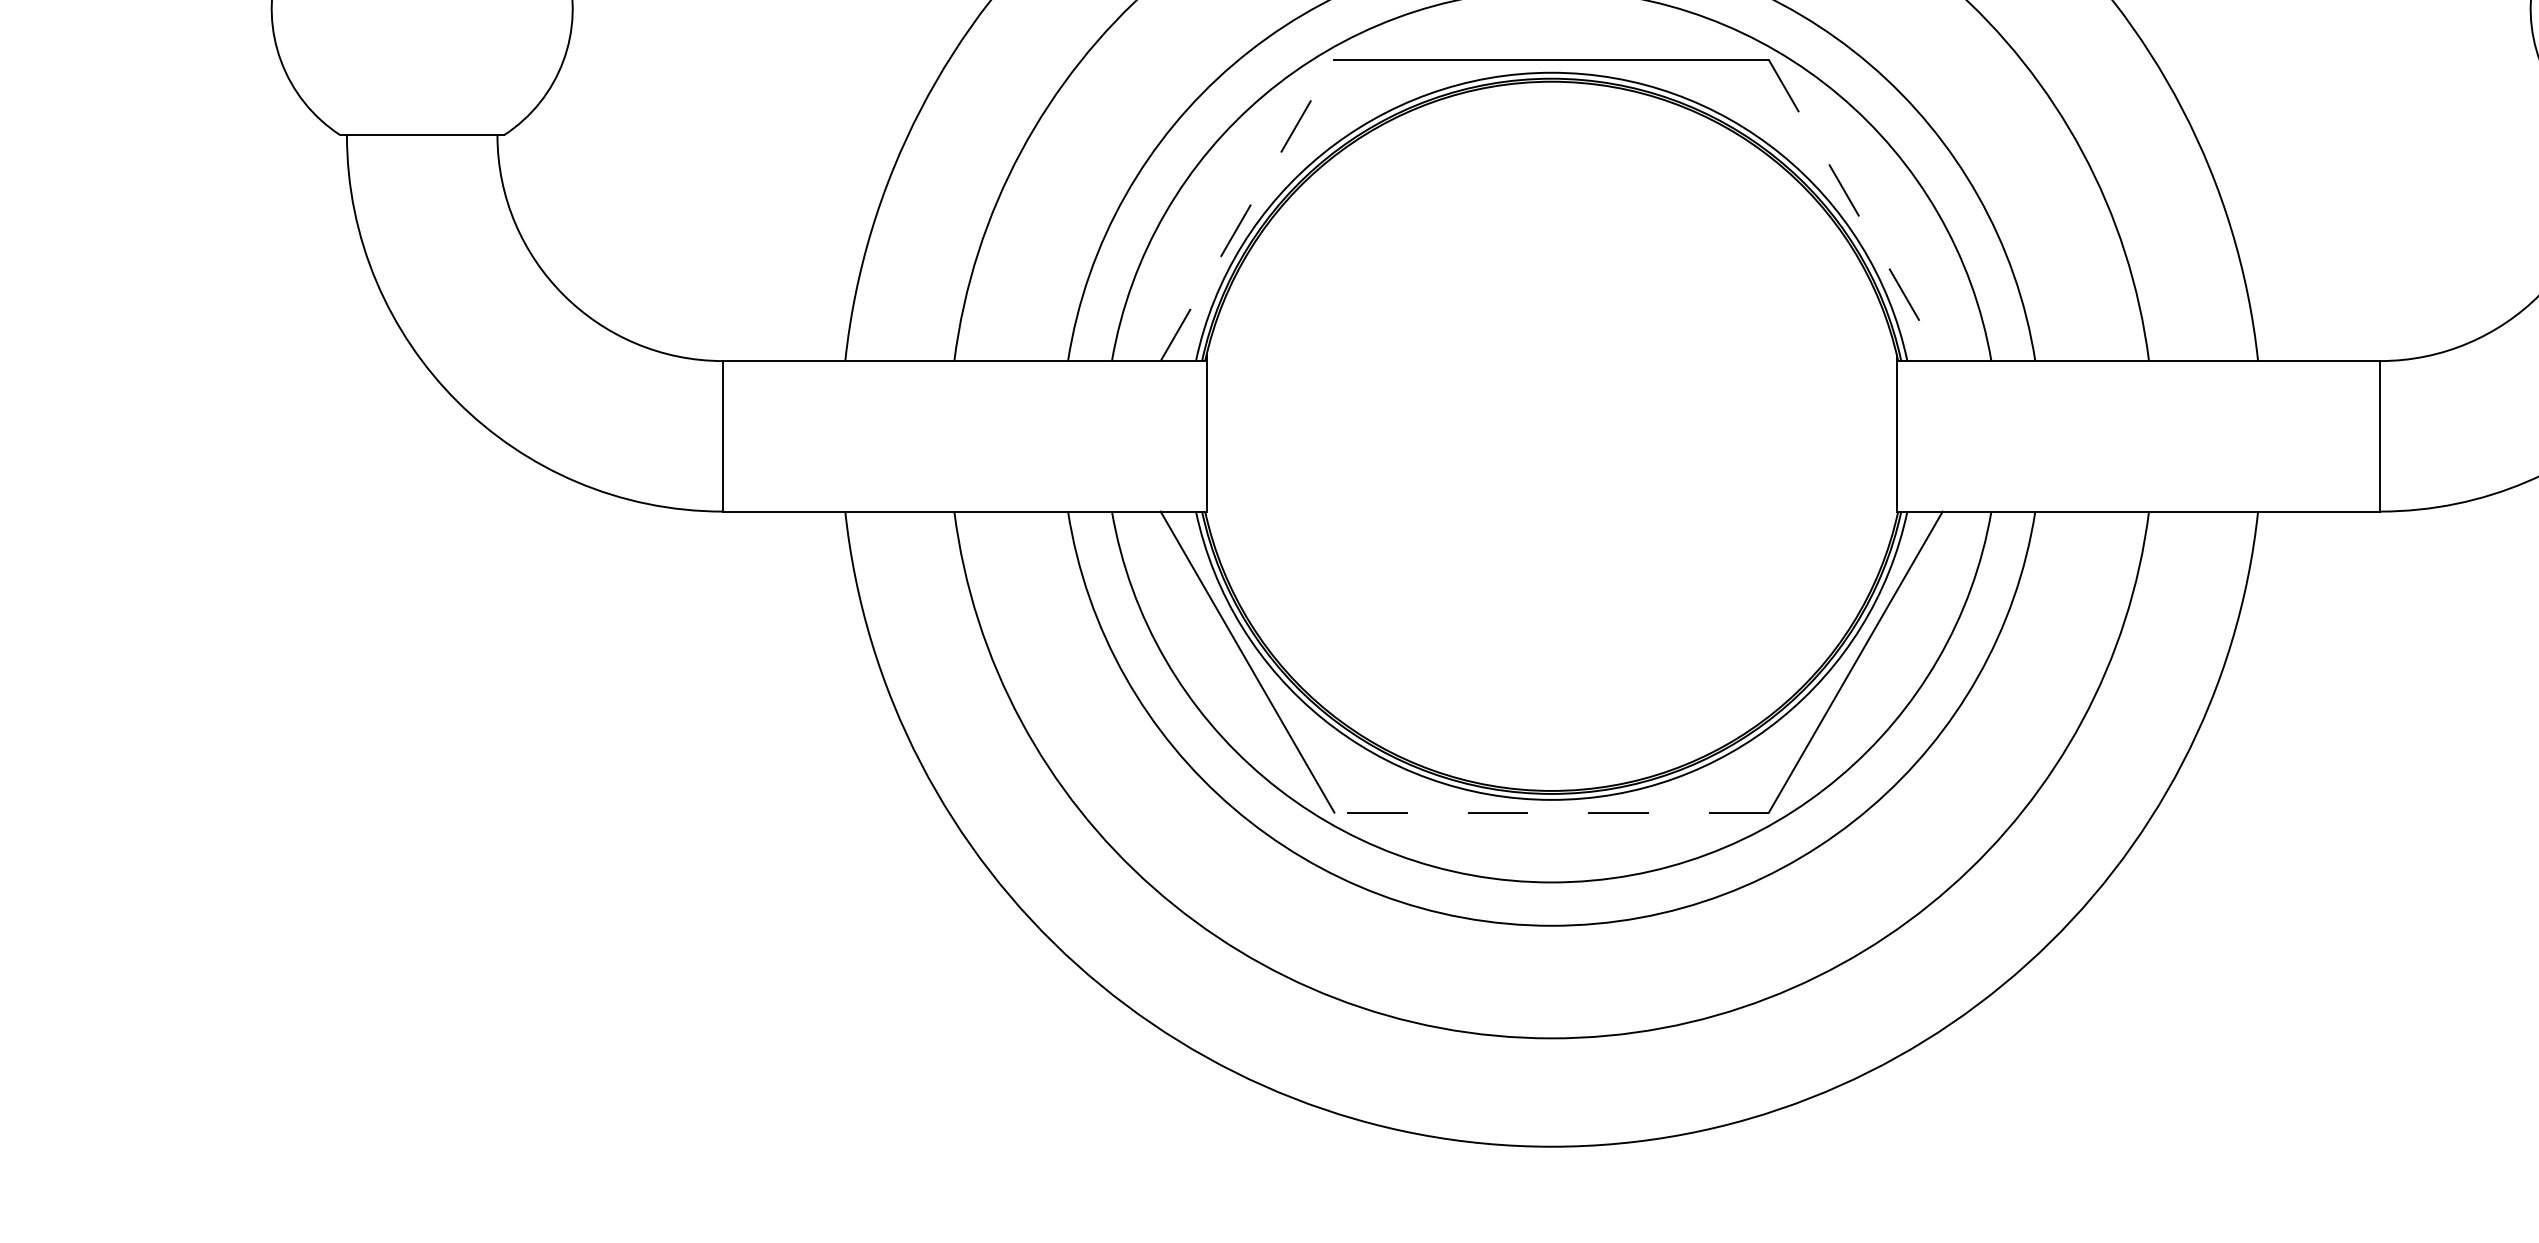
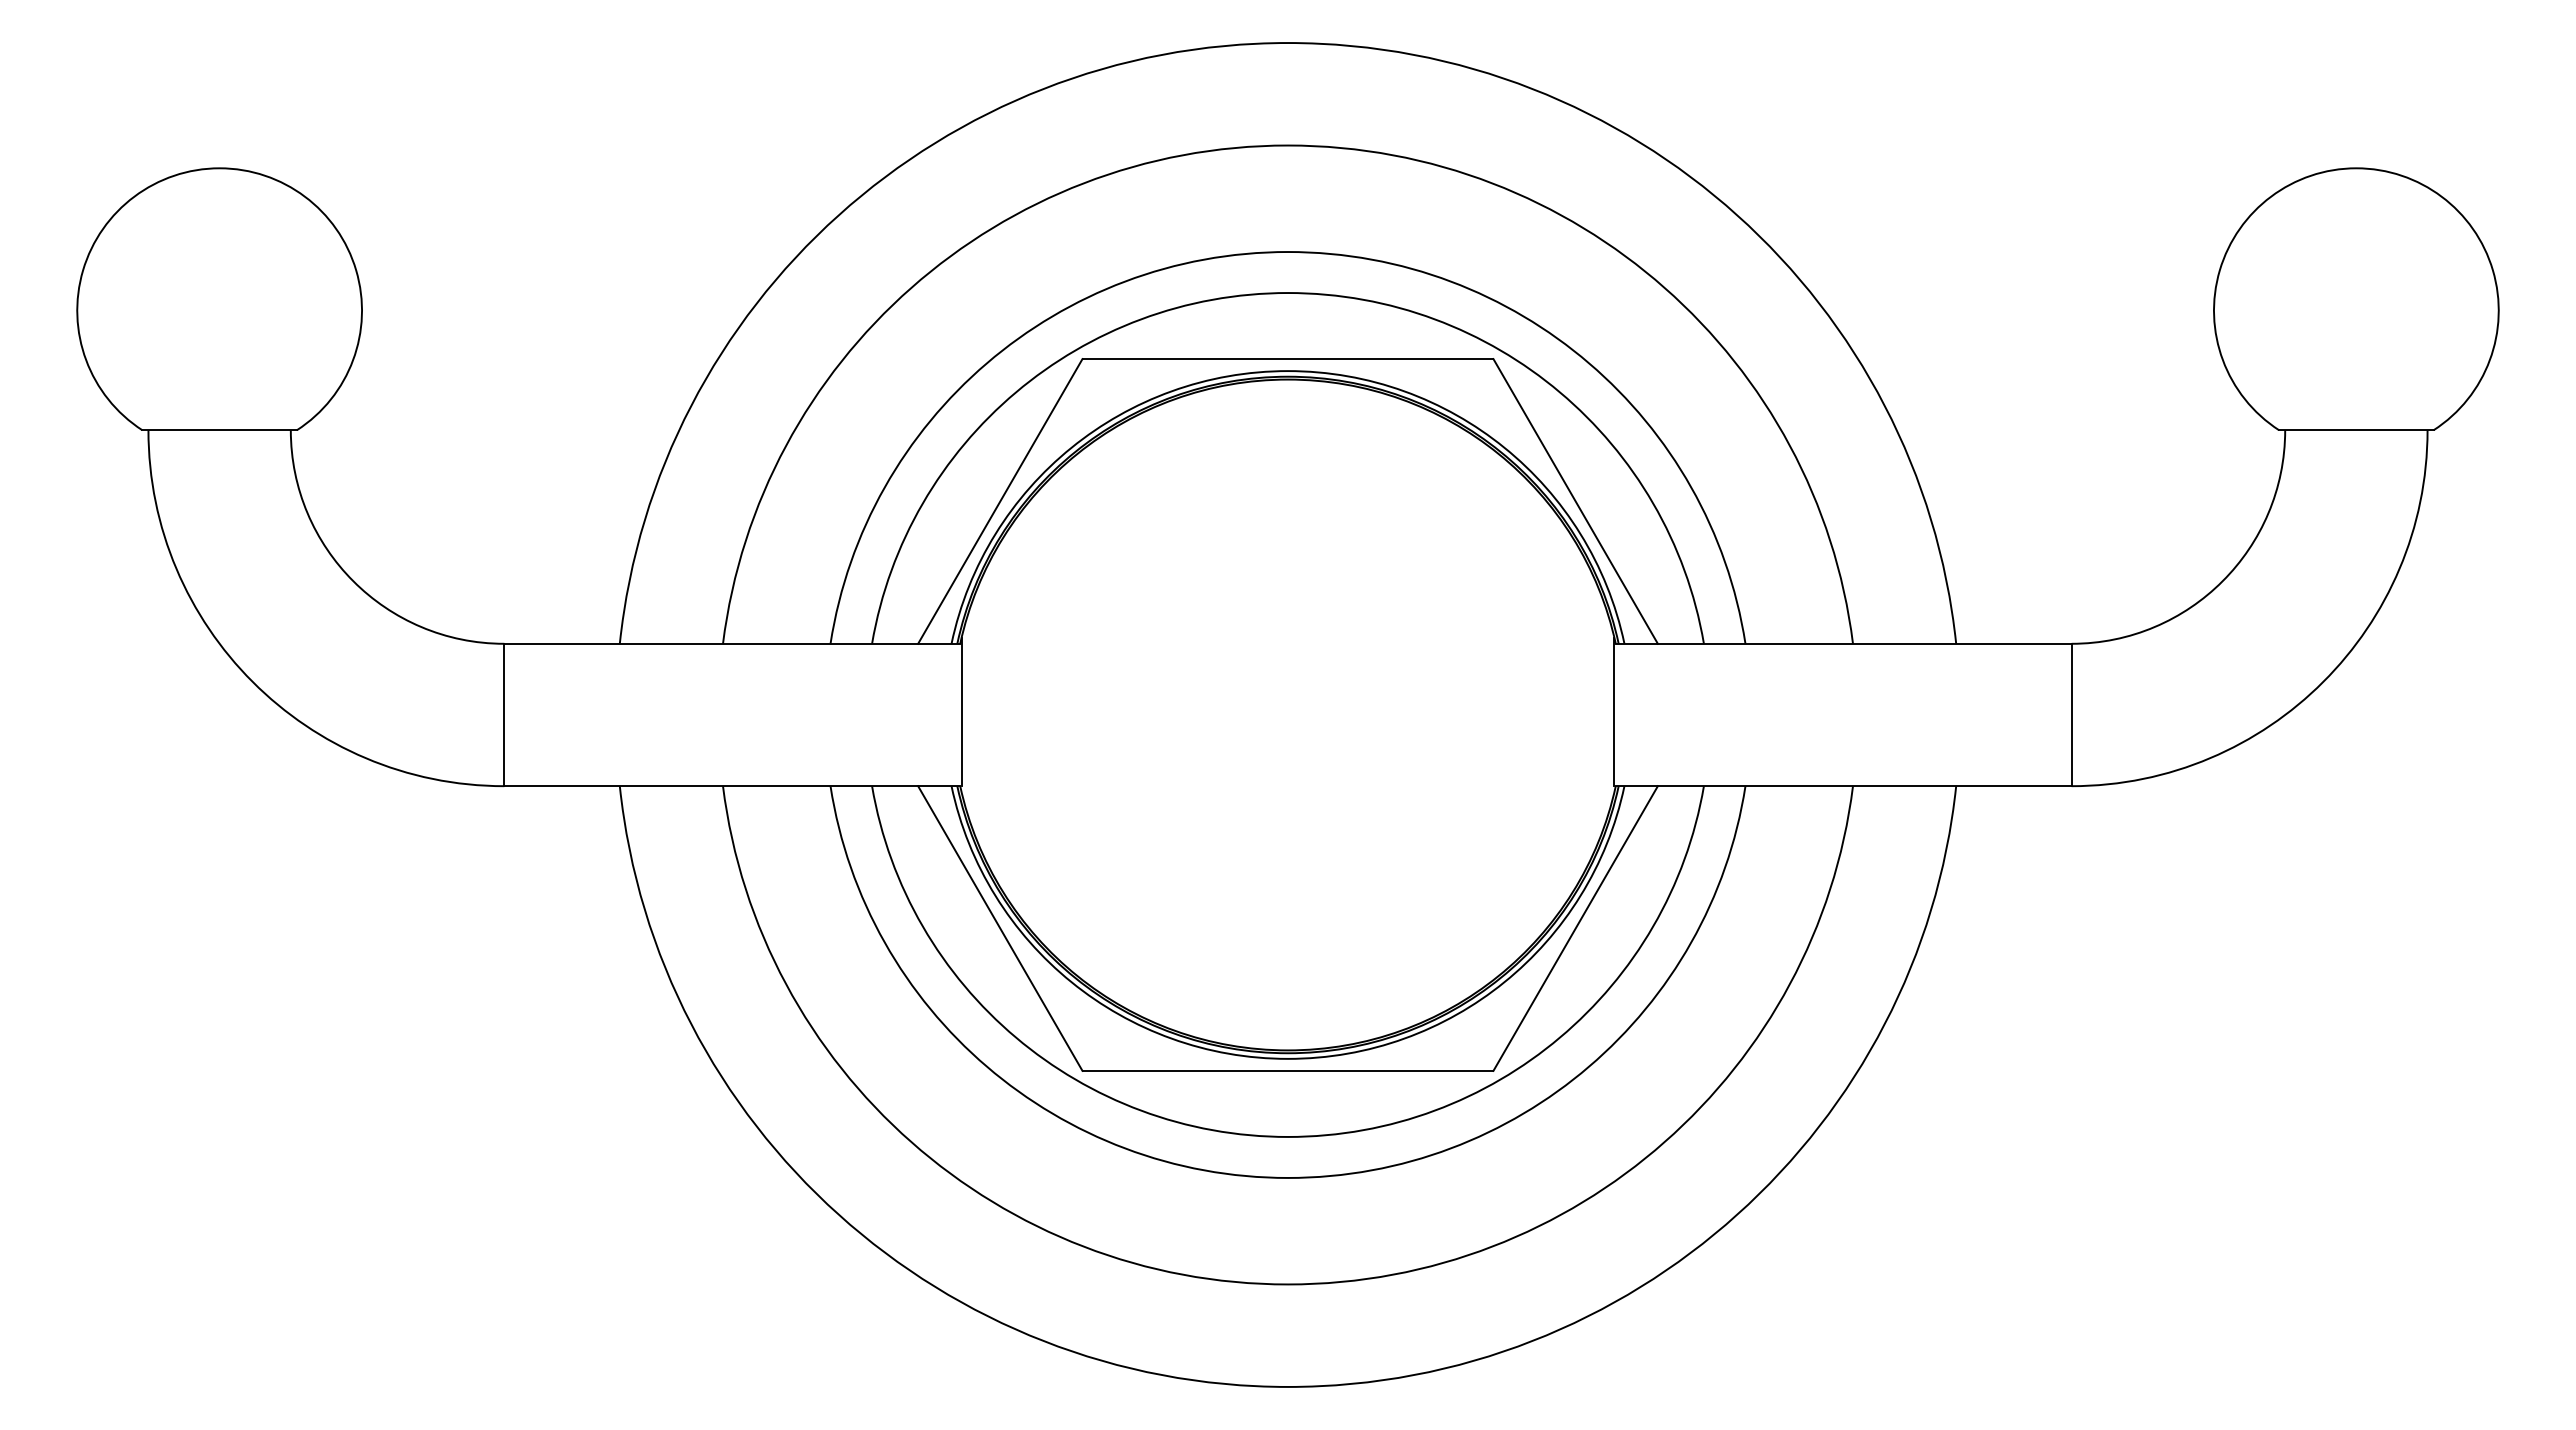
line: (1247, 210) -> (1000, 501), dashed -> solid
line: (1855, 210) -> (1575, 501), dashed -> solid
line: (1551, 812) -> (1287, 1070), dashed -> solid

